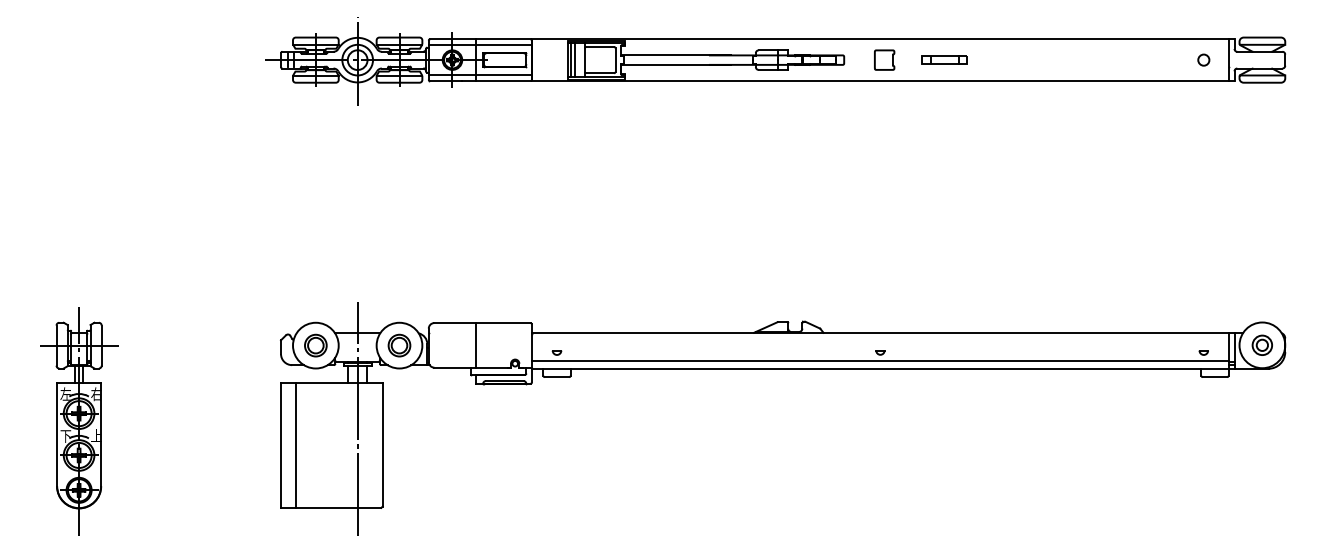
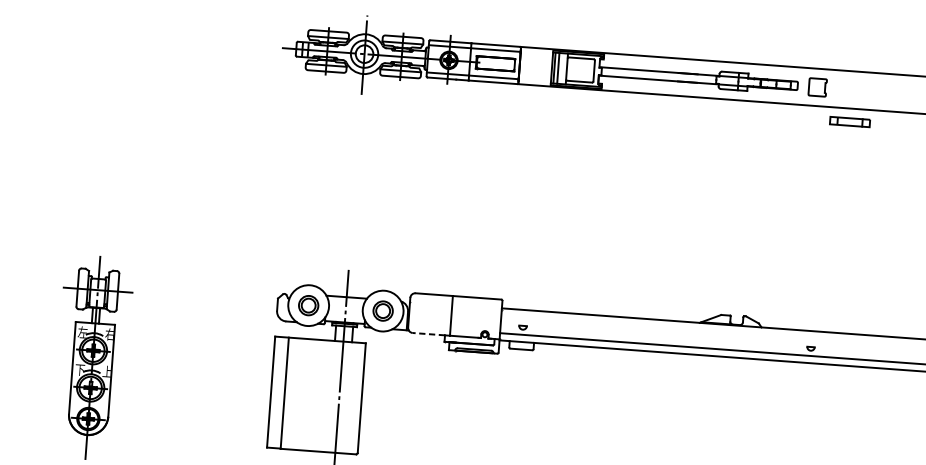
part: (884, 59) -> (817, 86), moved
part: (944, 59) -> (850, 121), moved
line: (451, 367) -> (428, 333), solid -> dashed

